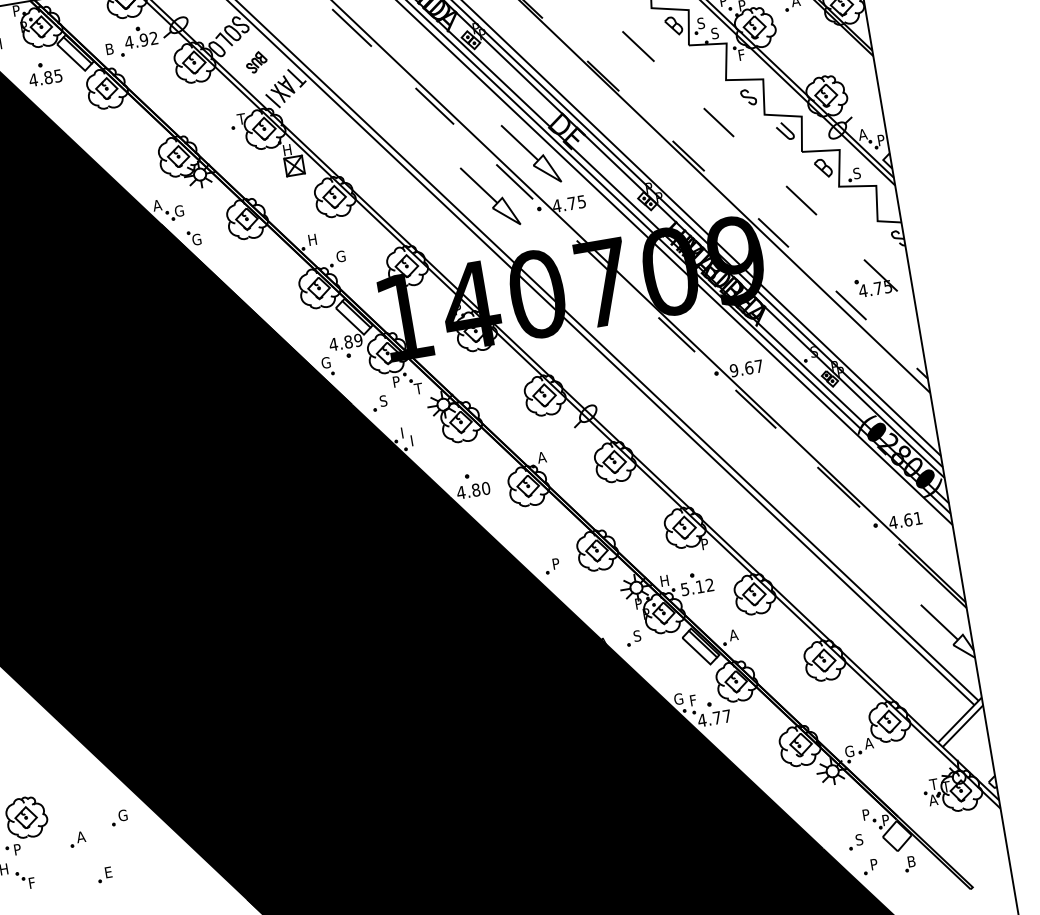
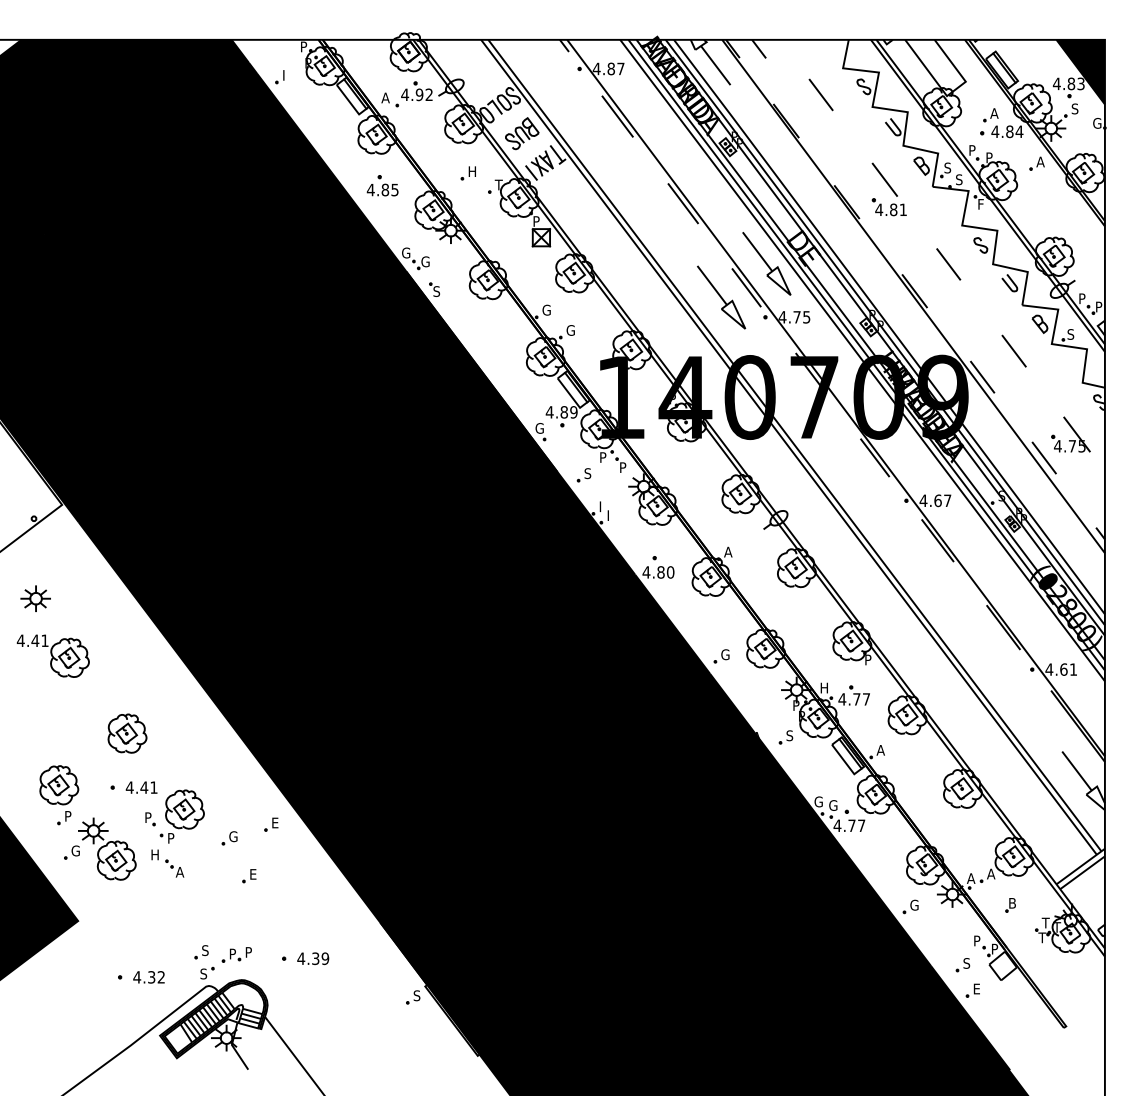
text: (109, 48) -> (385, 97), B -> A
part: (256, 61) -> (522, 133), size x1.67
part: (44, 73) -> (382, 185), moved
part: (646, 74) -> (888, 207), added
part: (207, 112) -> (467, 173), added
text: (862, 134) -> (1082, 298), A -> P
text: (287, 150) -> (537, 221), H -> P
text: (157, 204) -> (405, 252), A -> G
text: (196, 239) -> (437, 291), G -> S
text: (312, 239) -> (546, 309), H -> G
text: (734, 370) -> (923, 500), 9.67 -> 4.67
text: (418, 388) -> (622, 467), T -> P
text: (556, 563) -> (725, 654), P -> G
text: (696, 587) -> (853, 699), 5.12 -> 4.77
text: (694, 700) -> (833, 805), F -> G
text: (849, 751) -> (971, 878), G -> A
part: (791, 790) -> (910, 906), added
text: (932, 799) -> (1042, 937), A -> T
text: (122, 815) -> (275, 822), G -> E
text: (80, 836) -> (232, 836), A -> G
text: (874, 863) -> (977, 988), P -> E
part: (909, 864) -> (1010, 905), moved
text: (32, 883) -> (179, 872), F -> A

